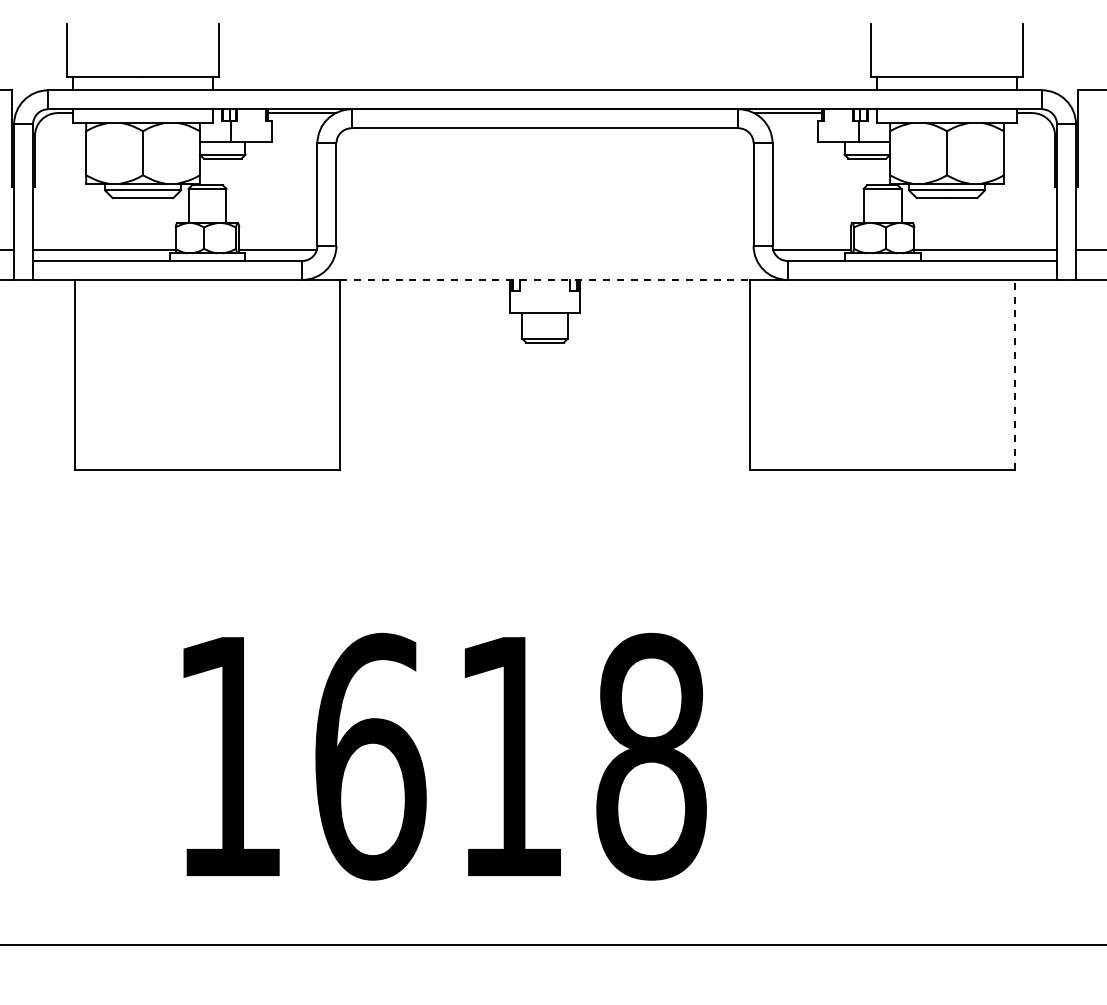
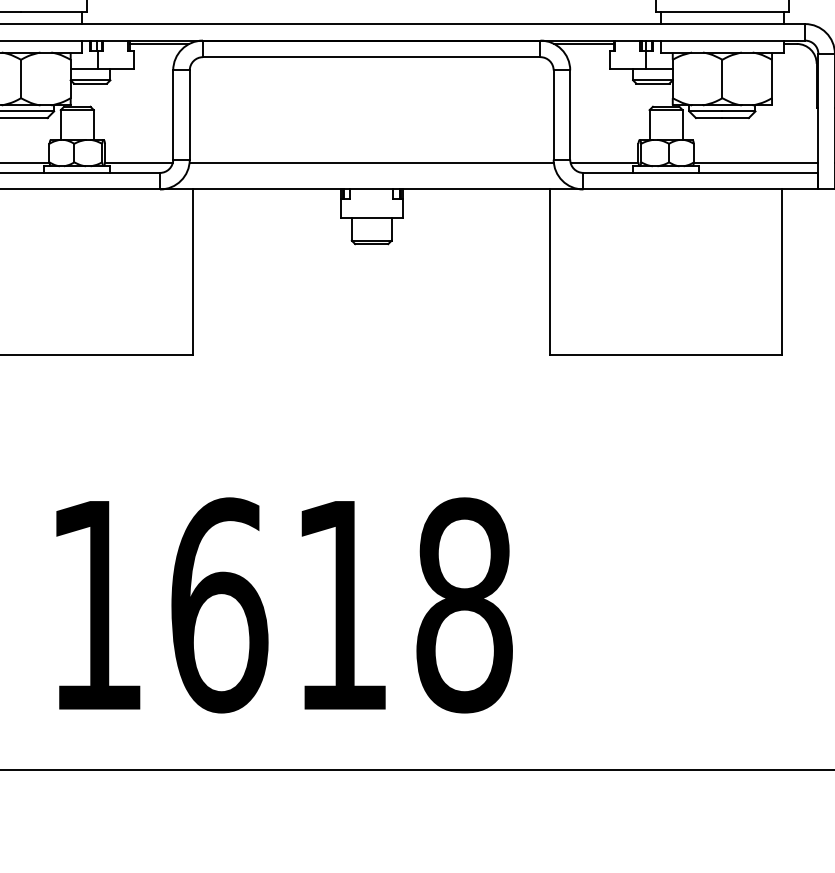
line: (544, 249) -> (371, 162), added
line: (545, 279) -> (372, 189), dashed -> solid
line: (1015, 374) -> (782, 271), dashed -> solid

